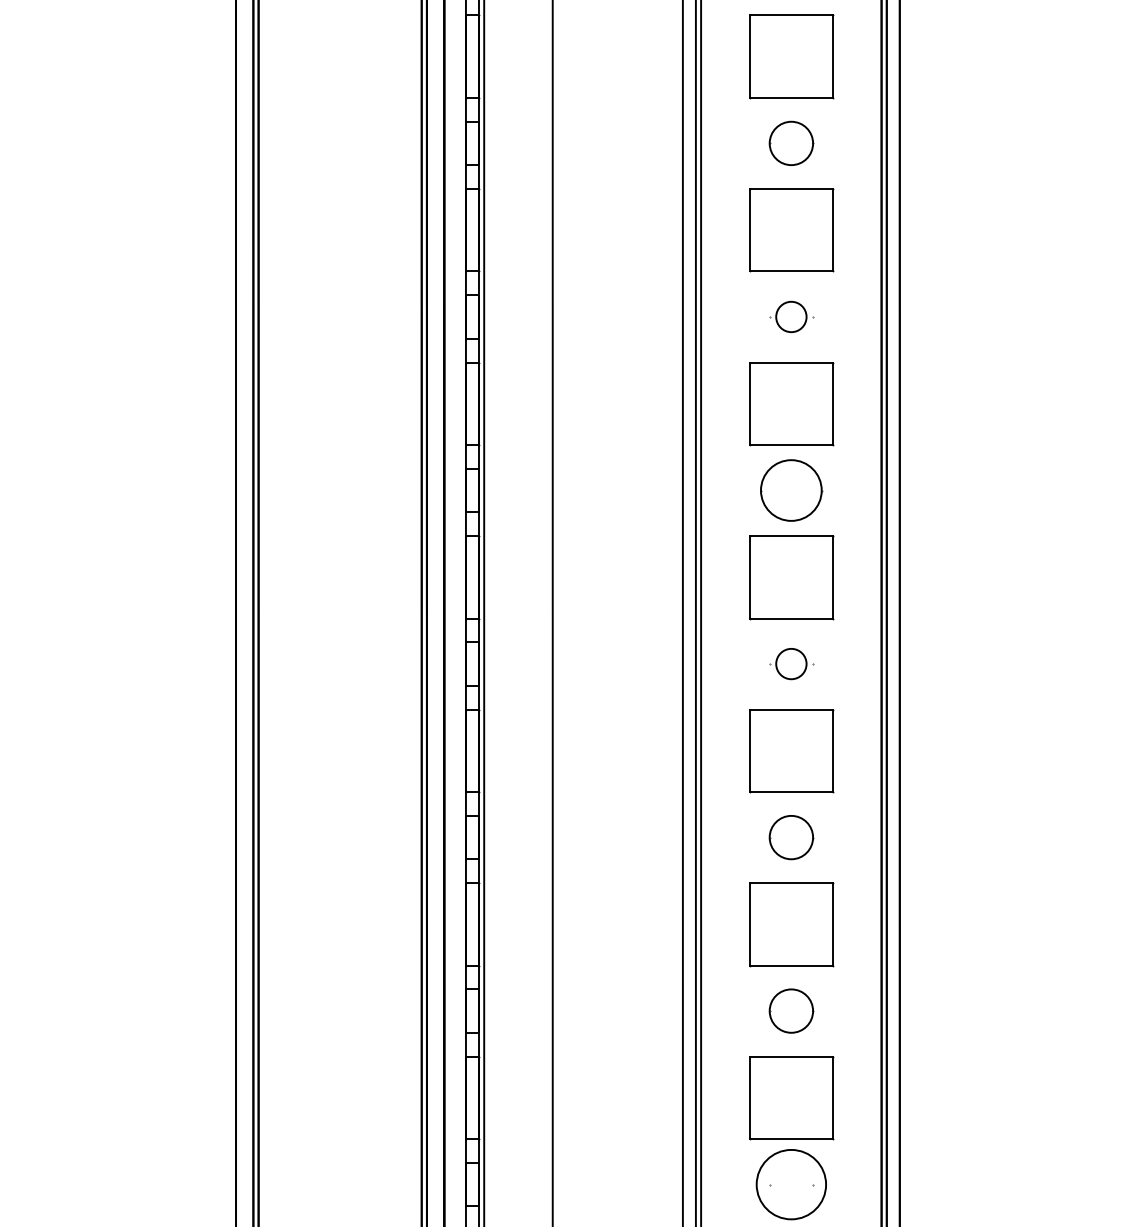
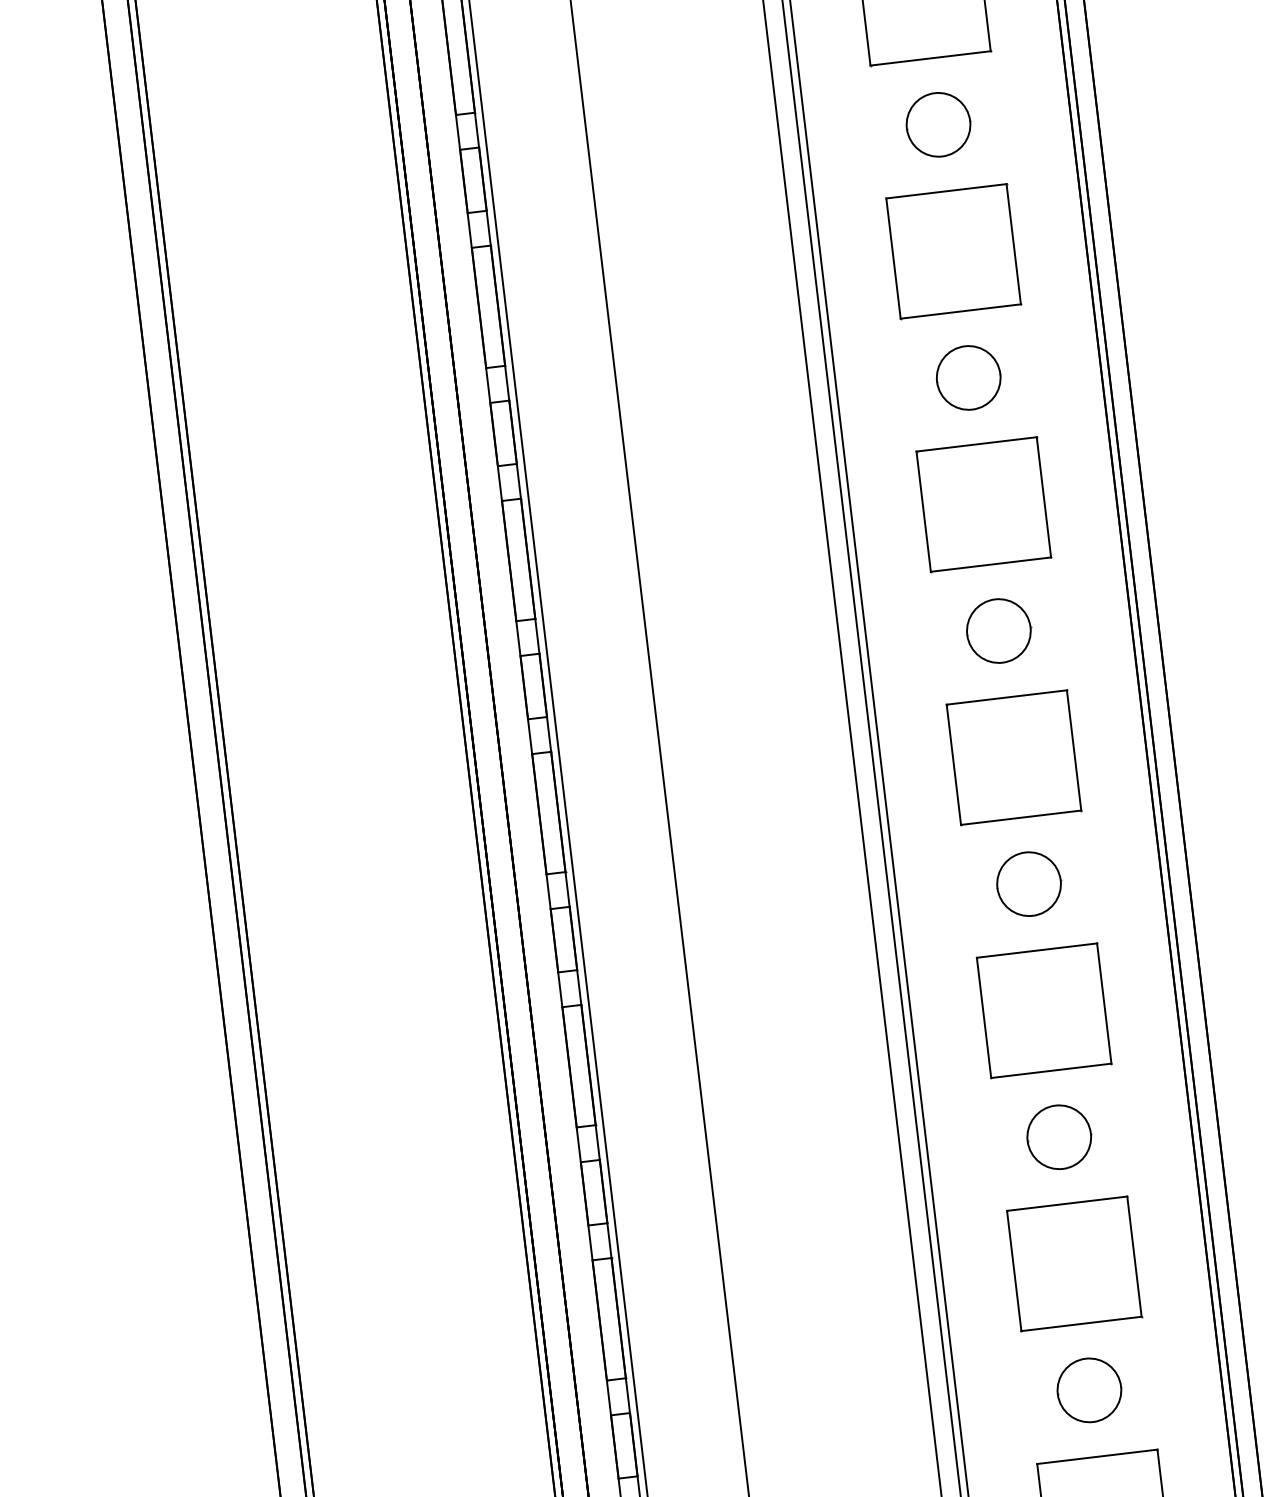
circle: (791, 316) -> (938, 124), size x1.43
part: (791, 490) -> (968, 377), size x0.71
circle: (791, 663) -> (998, 630), size x1.43
circle: (791, 1184) -> (1089, 1390), size x0.62

